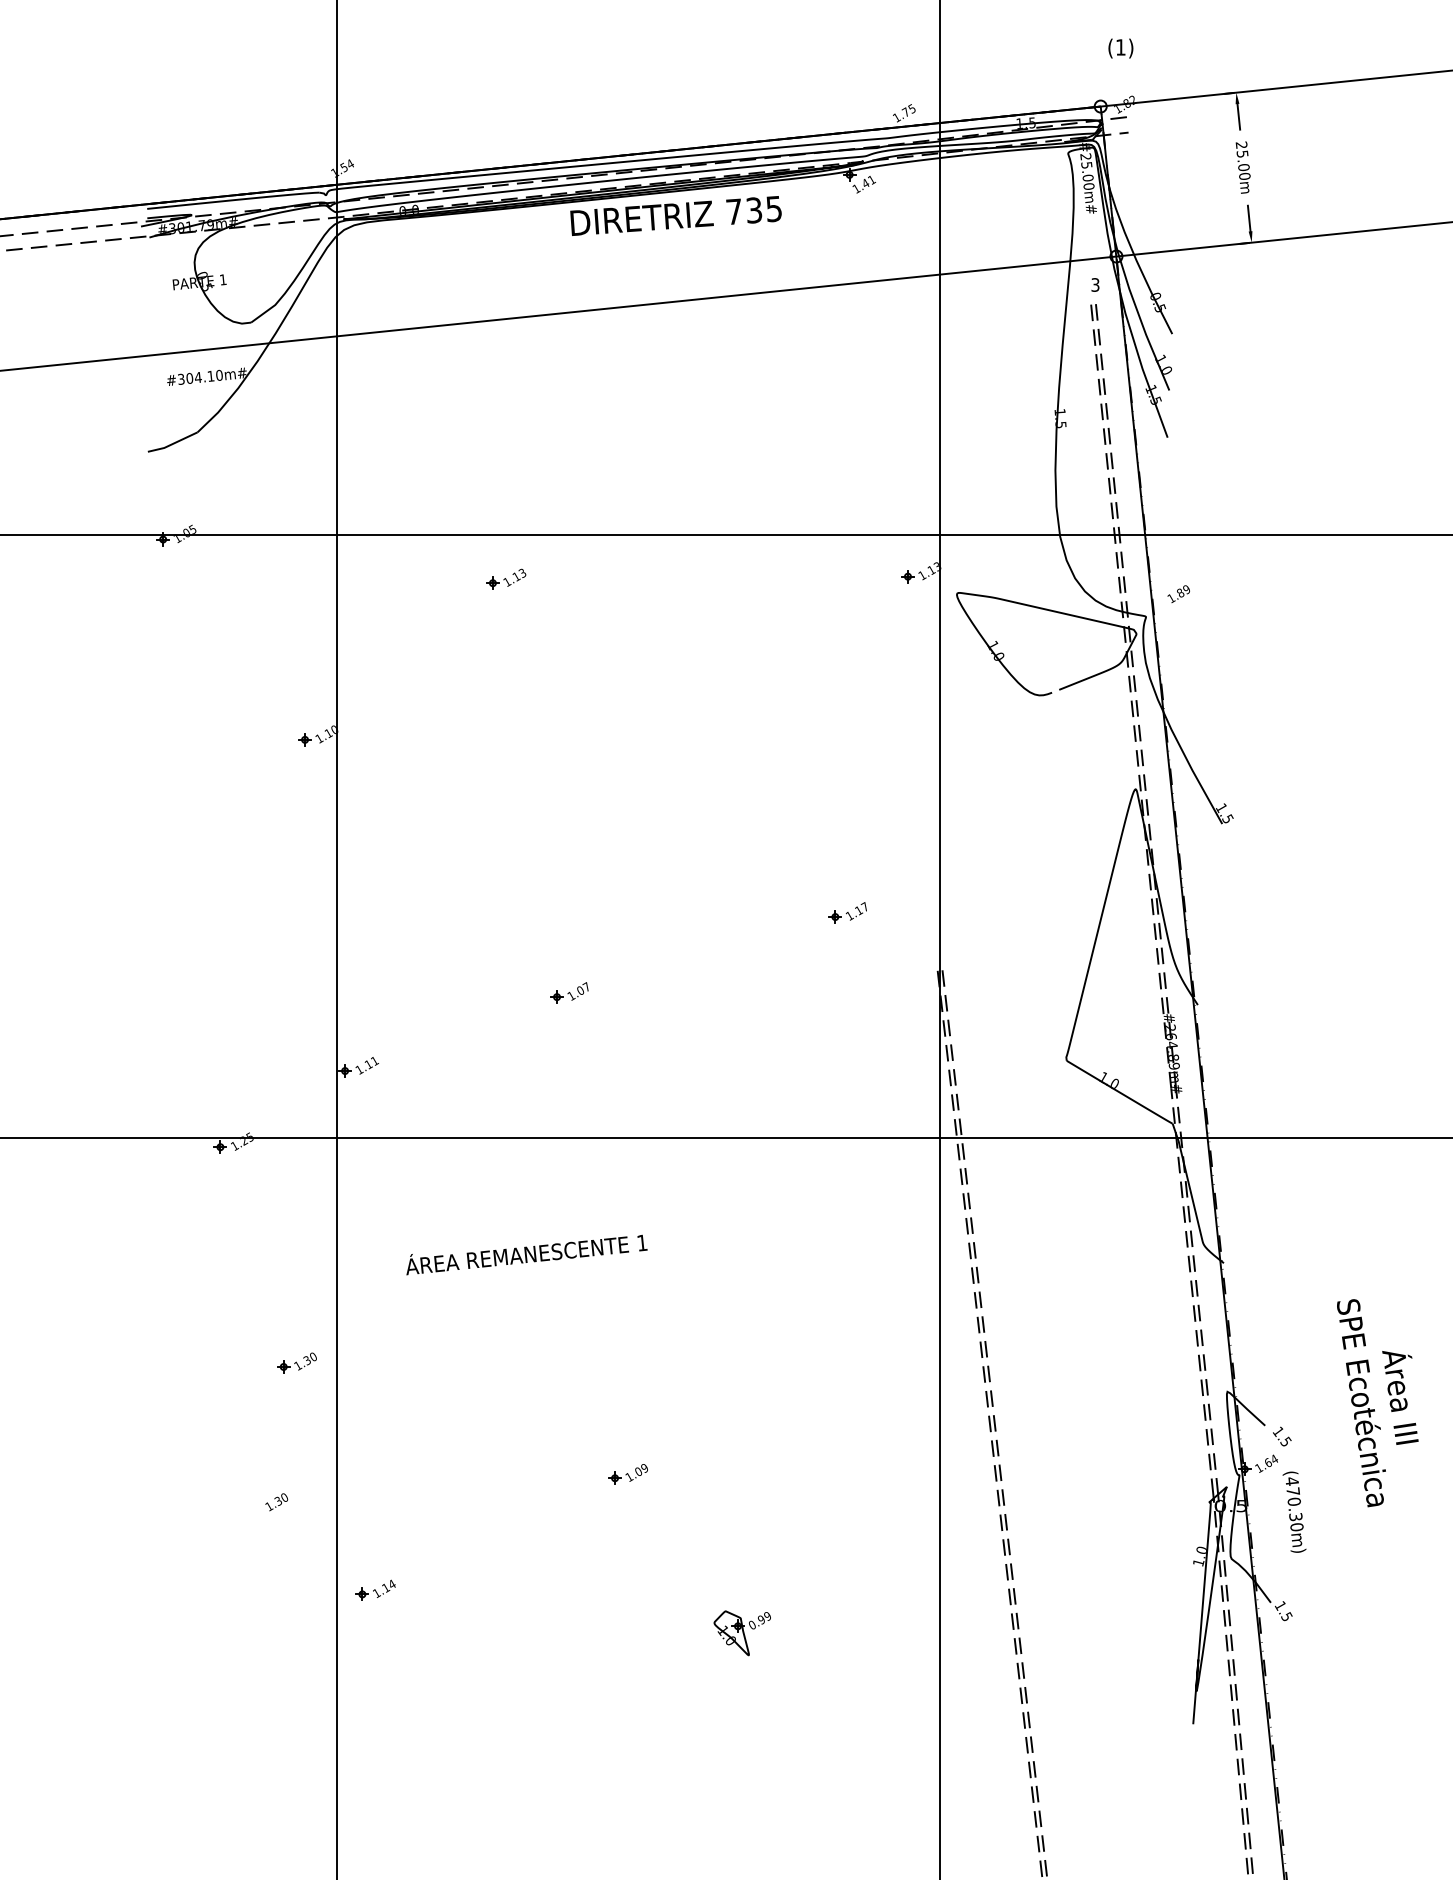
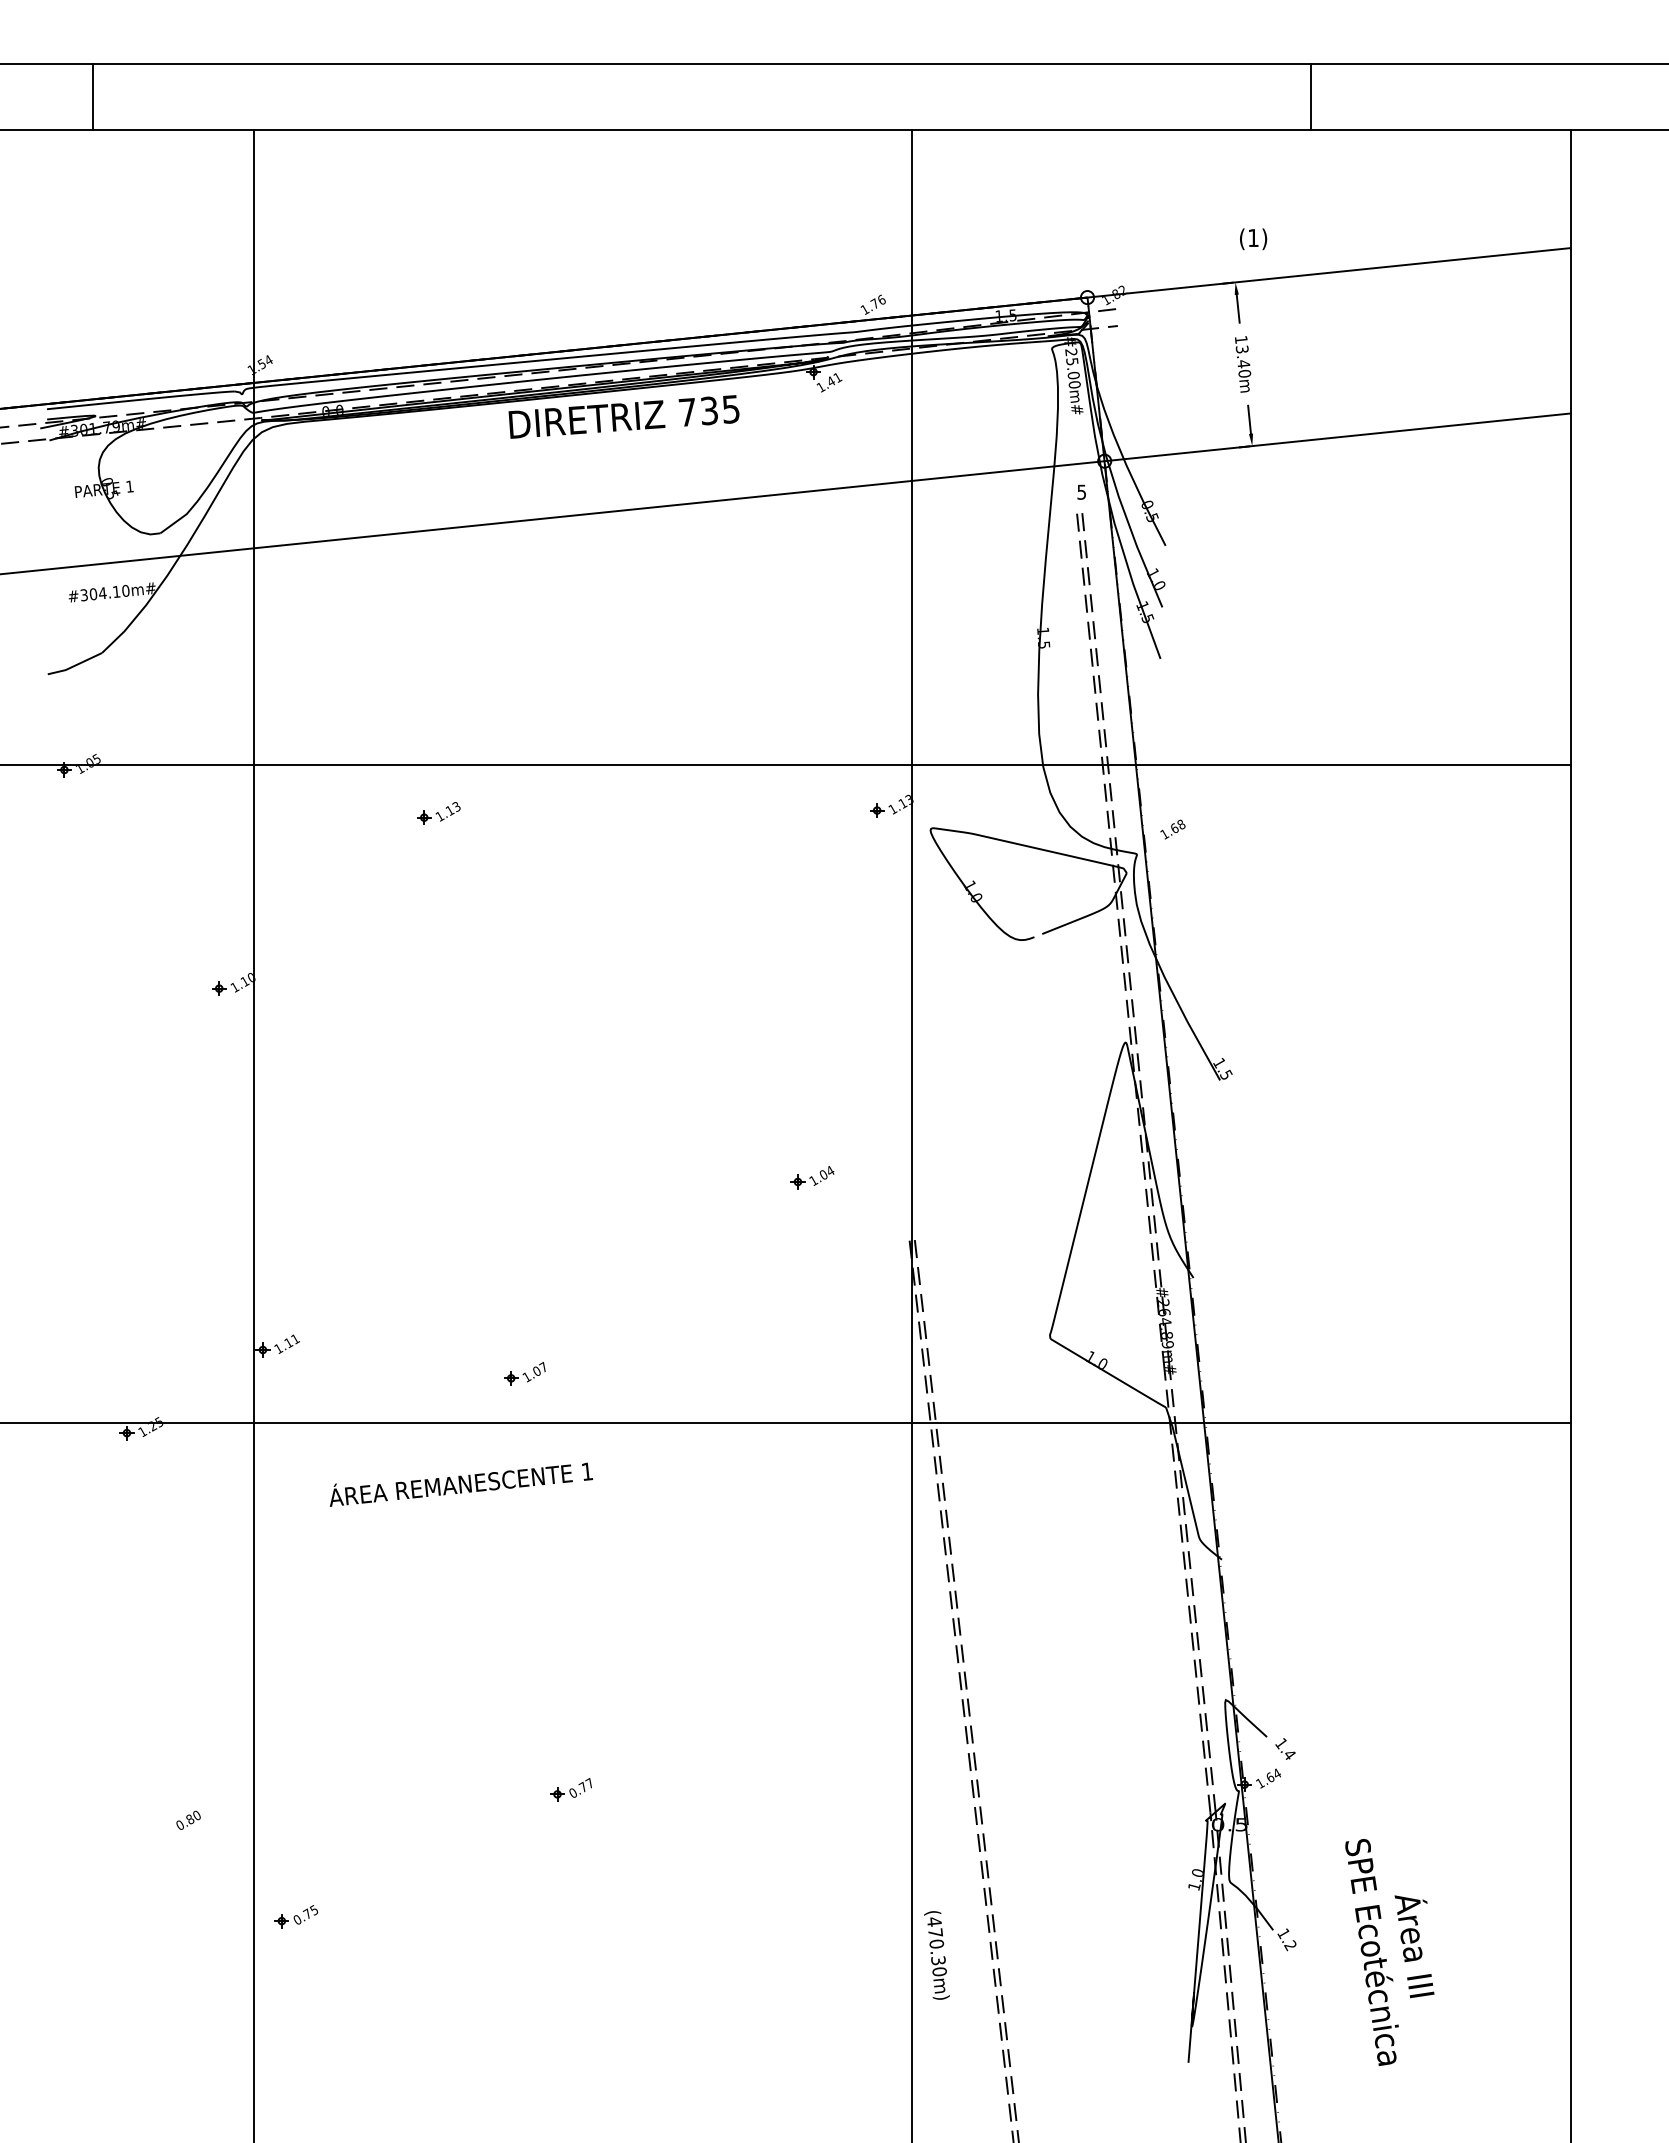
text: (1120, 48) -> (1253, 239), moved
text: (911, 108) -> (881, 299), 1.75 -> 1.76
text: (1242, 156) -> (1242, 351), 25.00m -> 13.40m
text: (1095, 284) -> (1081, 491), 3 -> 5
text: (1183, 591) -> (1177, 826), 1.89 -> 1.68
text: (861, 908) -> (826, 1172), 1.17 -> 1.04
part: (569, 992) -> (524, 1373), moved
text: (527, 1254) -> (461, 1484), moved
part: (297, 1362) -> (210, 1668), removed
text: (1377, 1403) -> (1389, 1952), moved
text: (1285, 1441) -> (1289, 1754), 1.5 -> 1.4
text: (637, 1472) -> (581, 1788), 1.09 -> 0.77
text: (274, 1504) -> (185, 1822), 1.30 -> 0.80
text: (1294, 1512) -> (936, 1955), moved
text: (384, 1588) -> (305, 1914), 1.14 -> 0.75
text: (1286, 1616) -> (1290, 1945), 1.5 -> 1.2
part: (742, 1633) -> (696, 1963), removed

